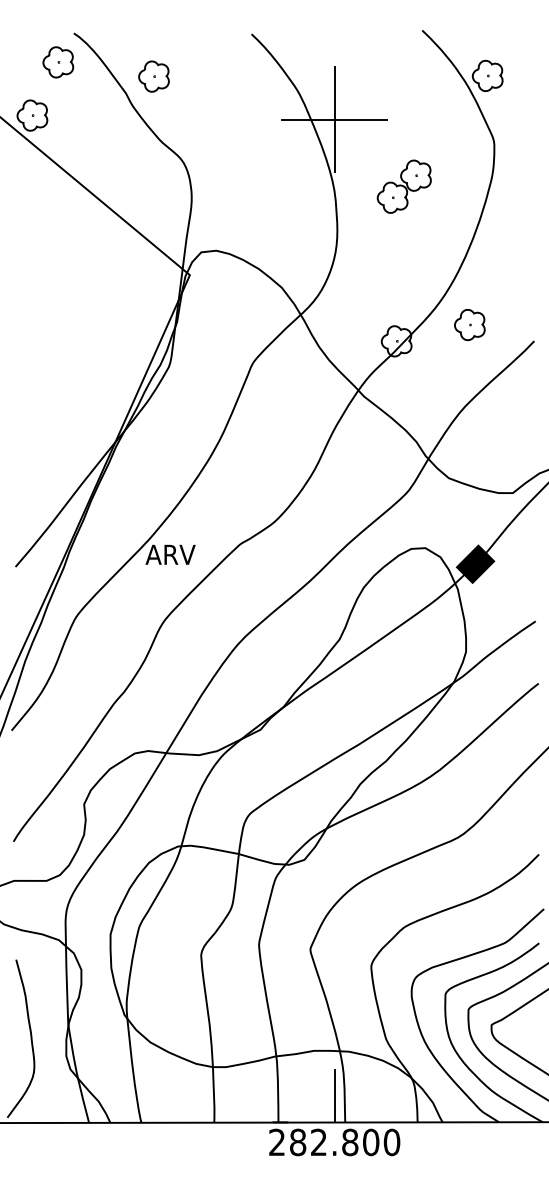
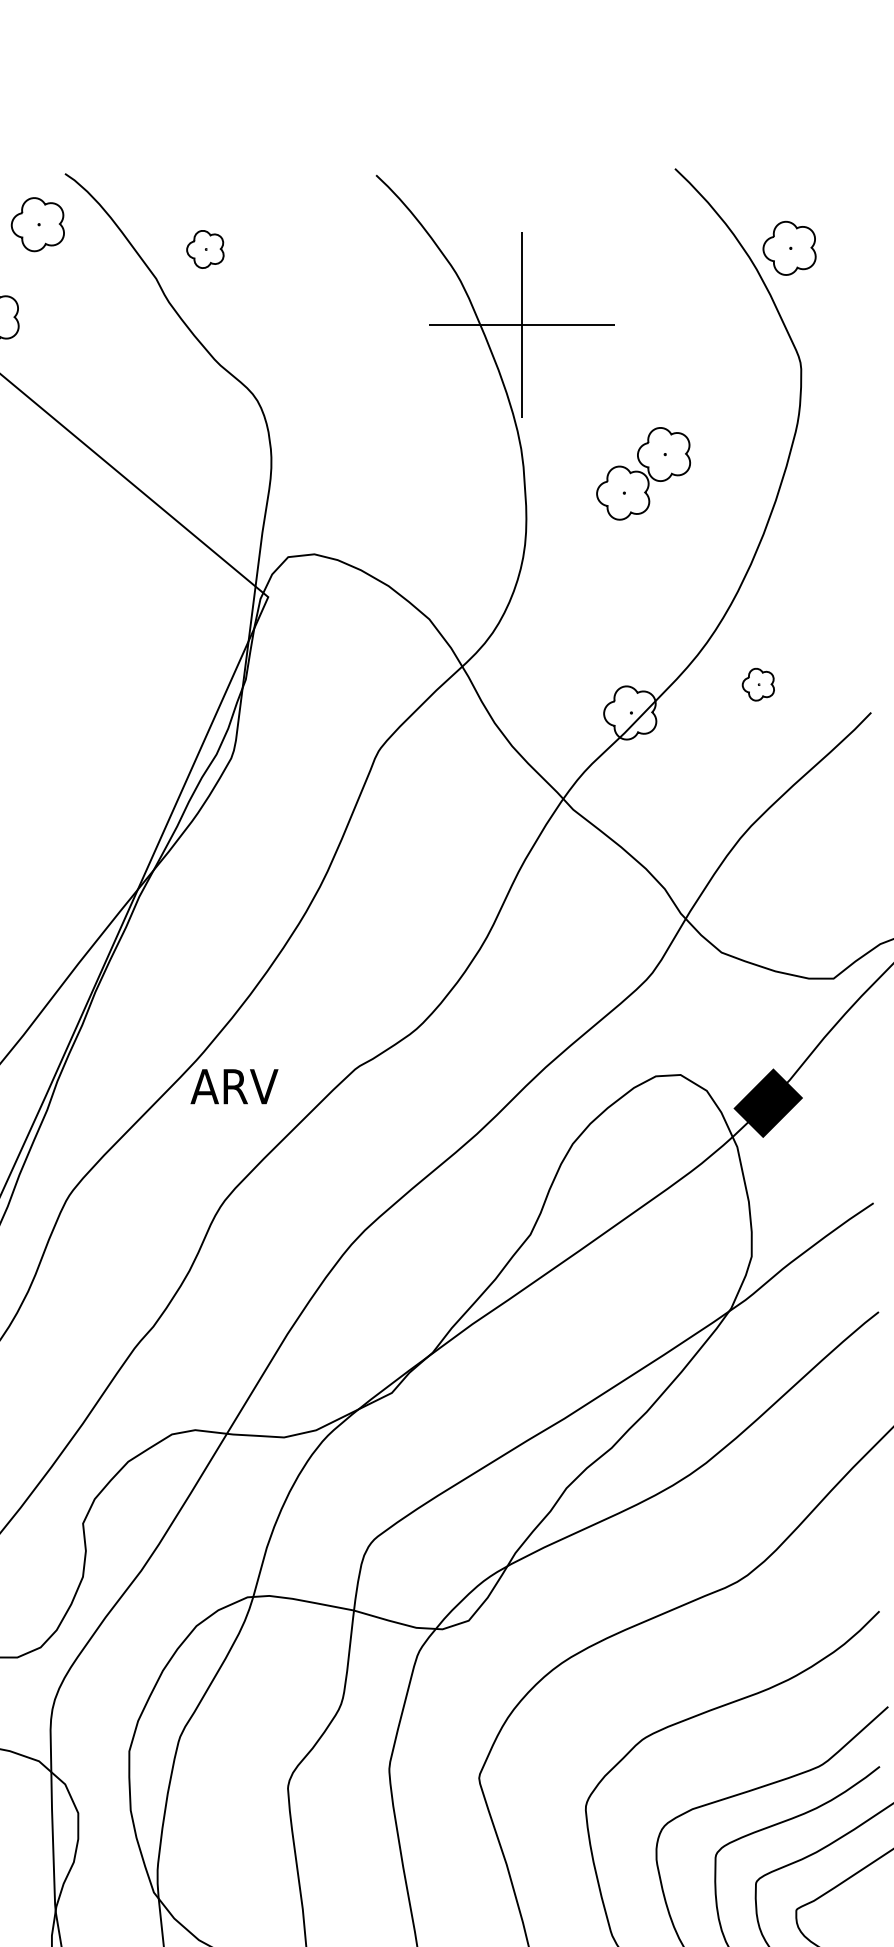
part: (153, 76) -> (204, 249), size x0.7
part: (403, 186) -> (642, 473), moved
part: (469, 325) -> (757, 685), size x0.6

